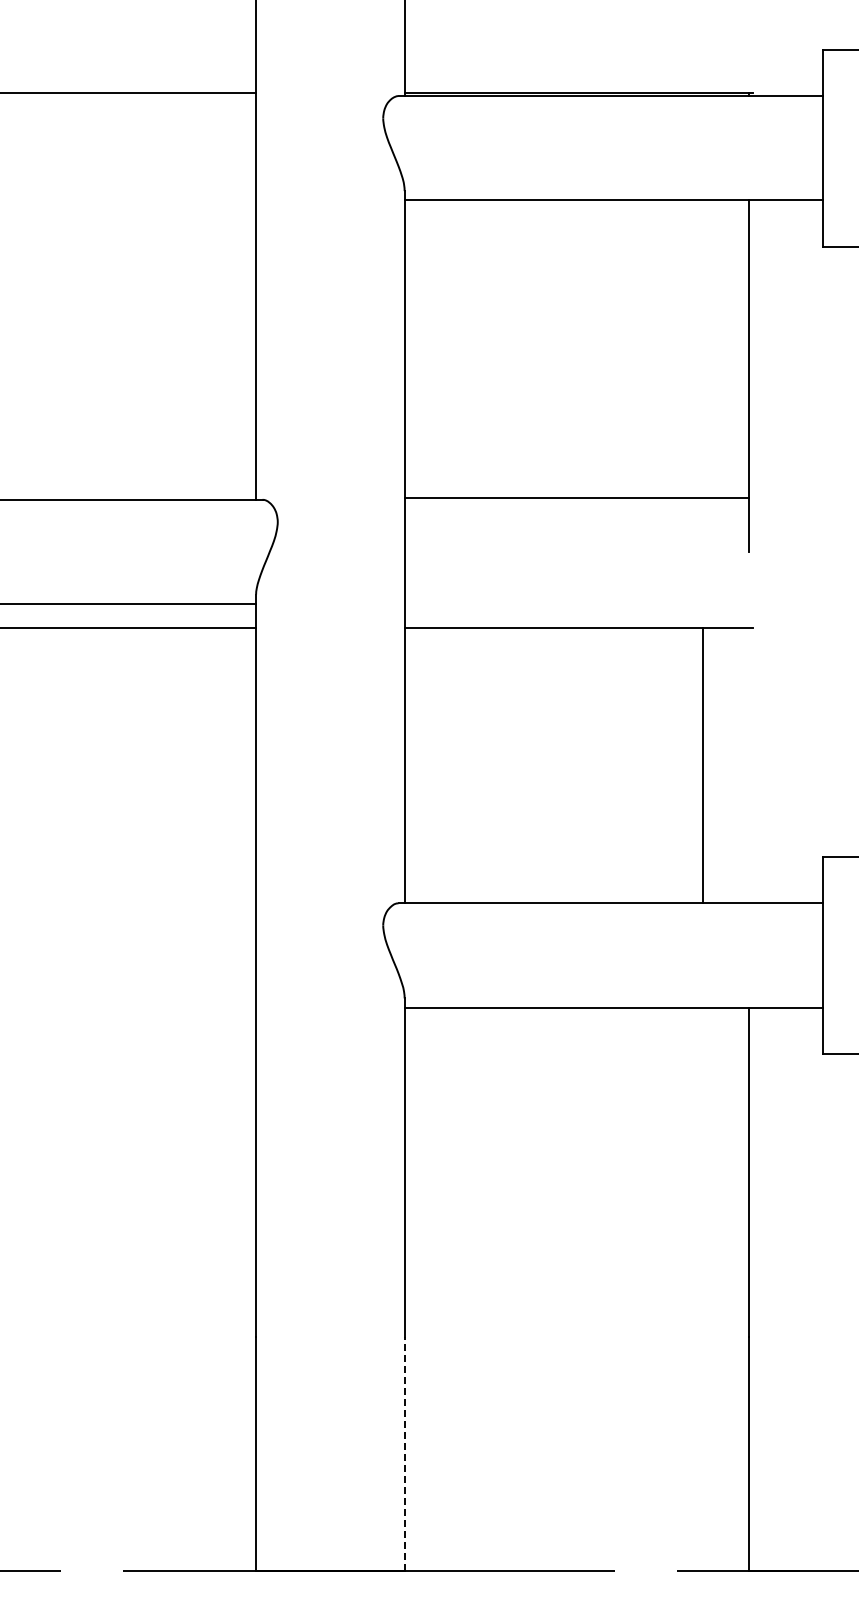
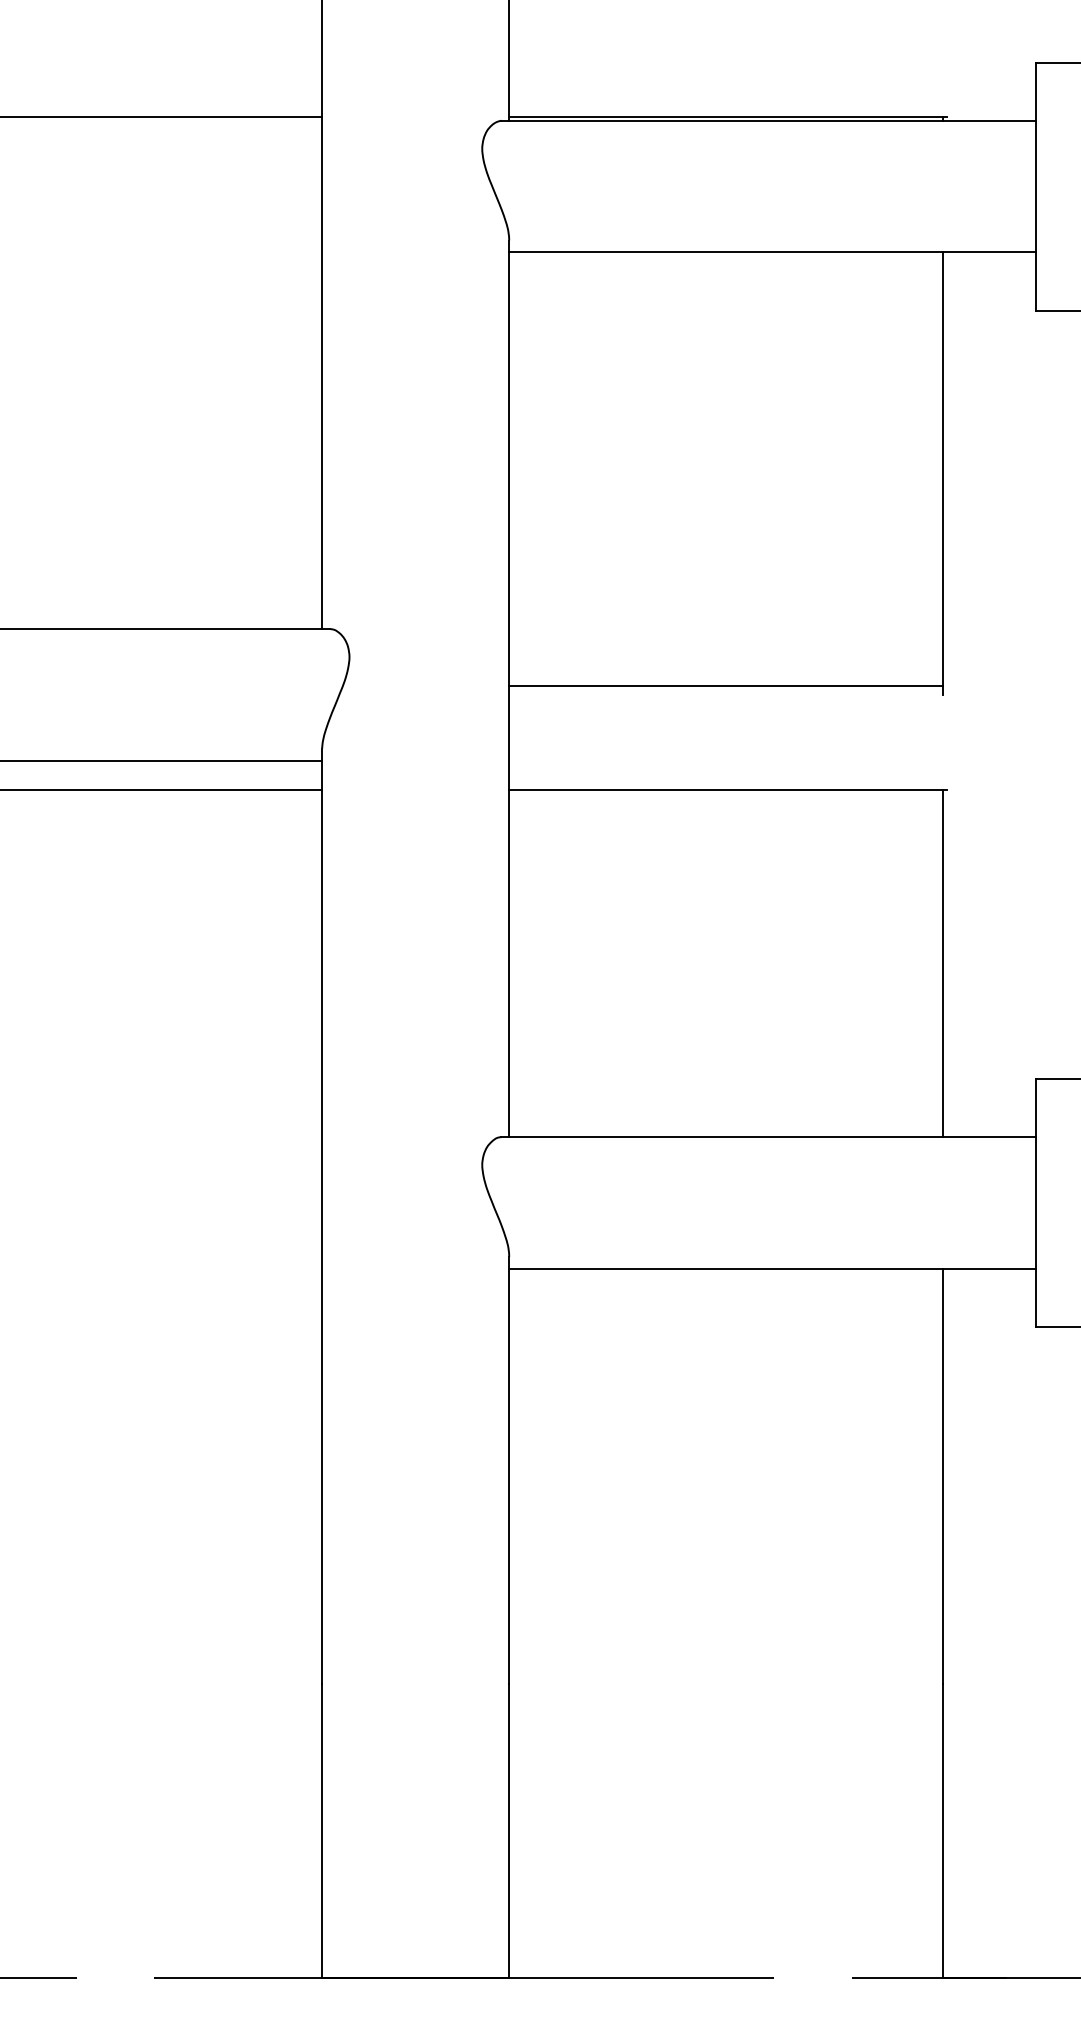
line: (576, 497) -> (725, 685), moved
line: (702, 765) -> (942, 963), moved
line: (404, 1453) -> (509, 1829), dashed -> solid

